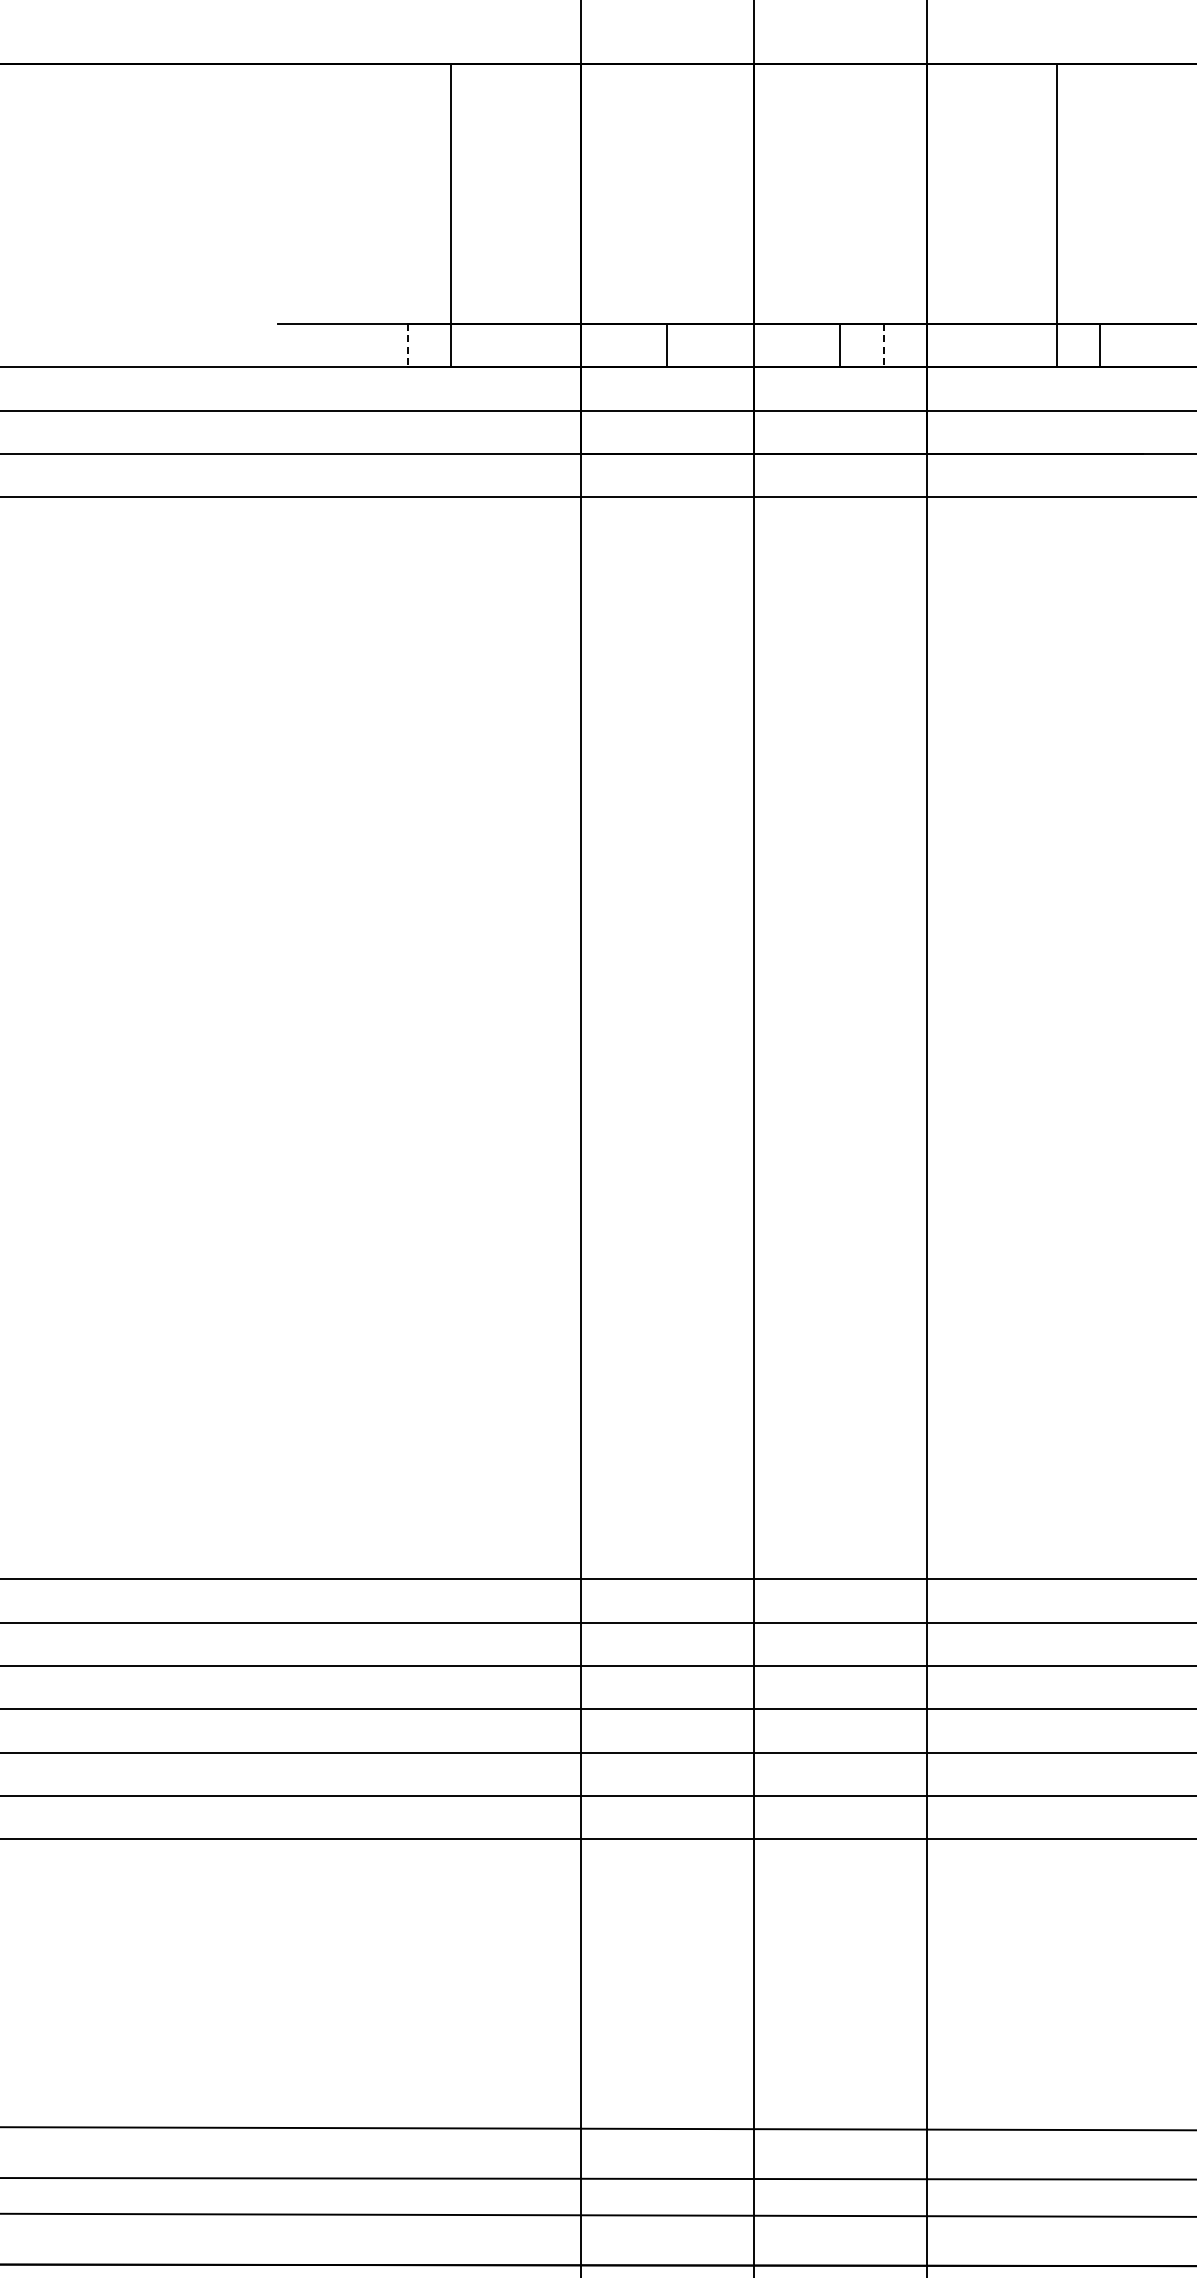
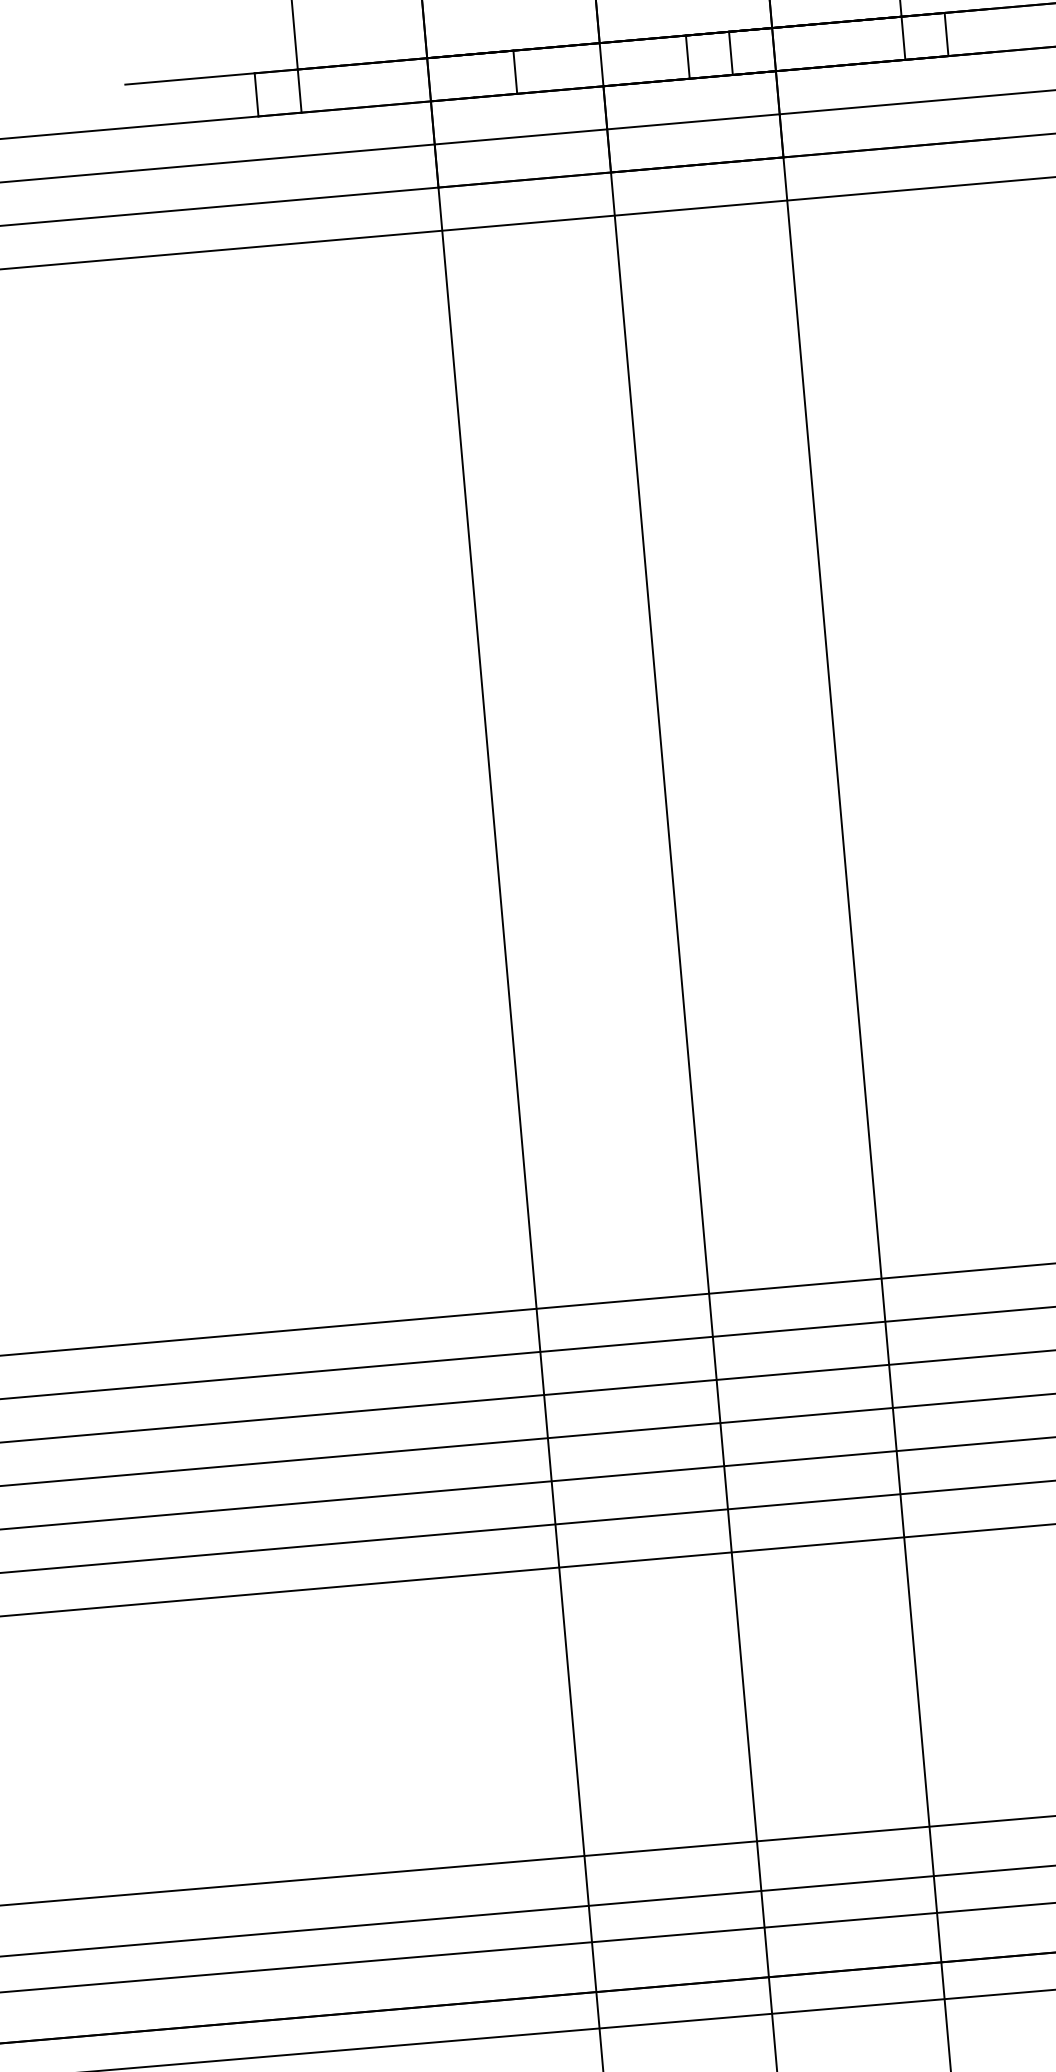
line: (407, 345) -> (256, 94), dashed -> solid
line: (883, 345) -> (730, 53), dashed -> solid

